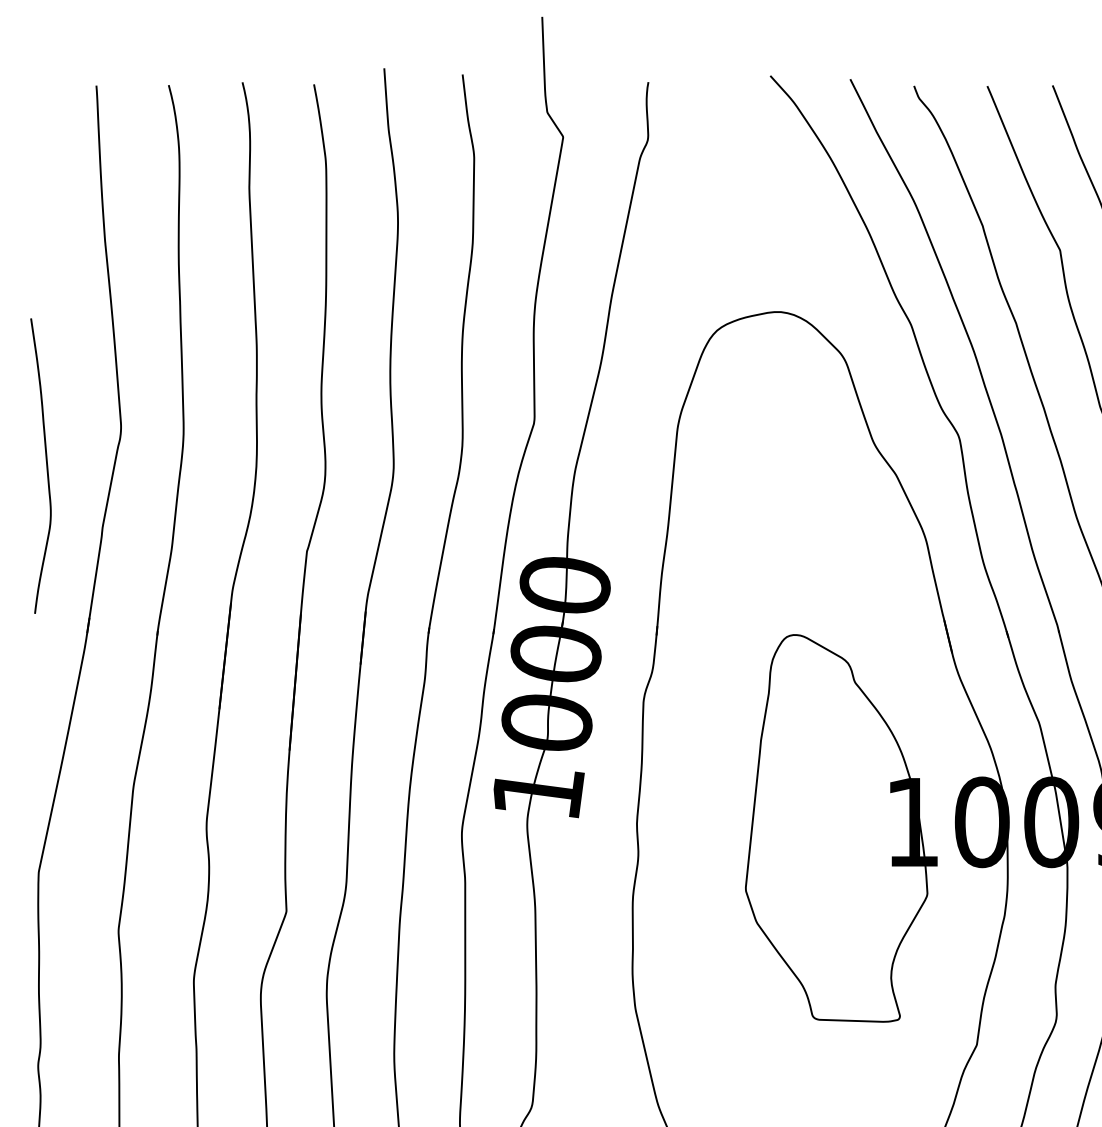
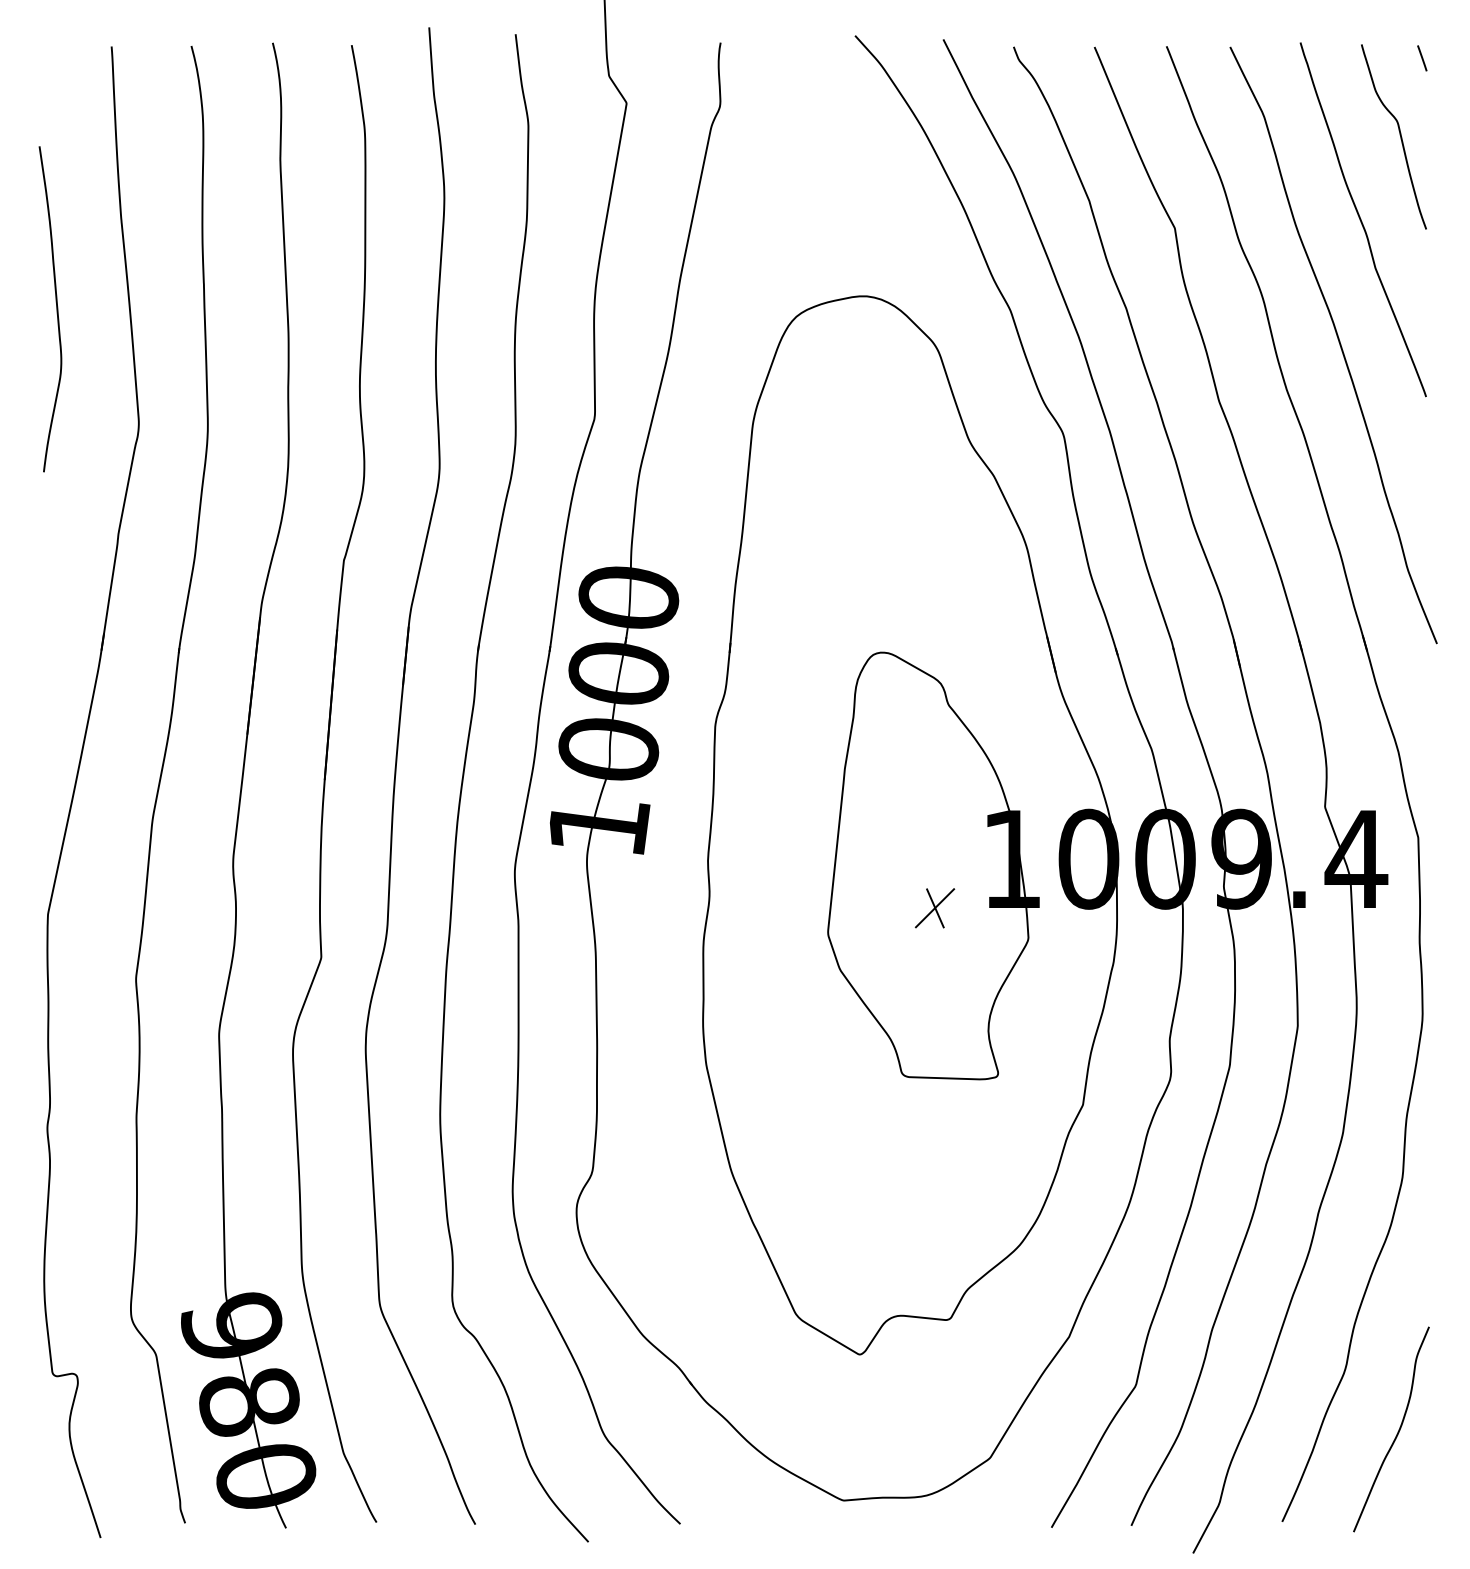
curve: (46, 466) -> (56, 309), moved
part: (842, 866) -> (934, 908), added

